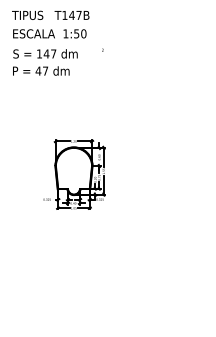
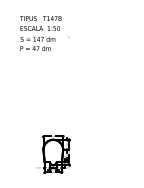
part: (74, 174) -> (53, 154), moved

